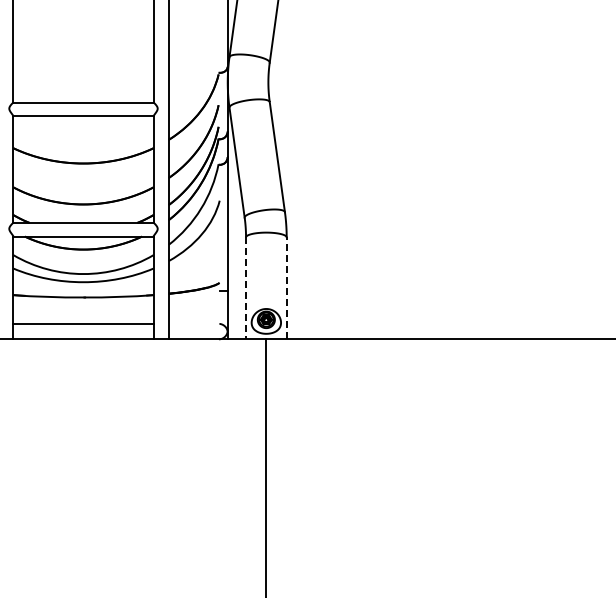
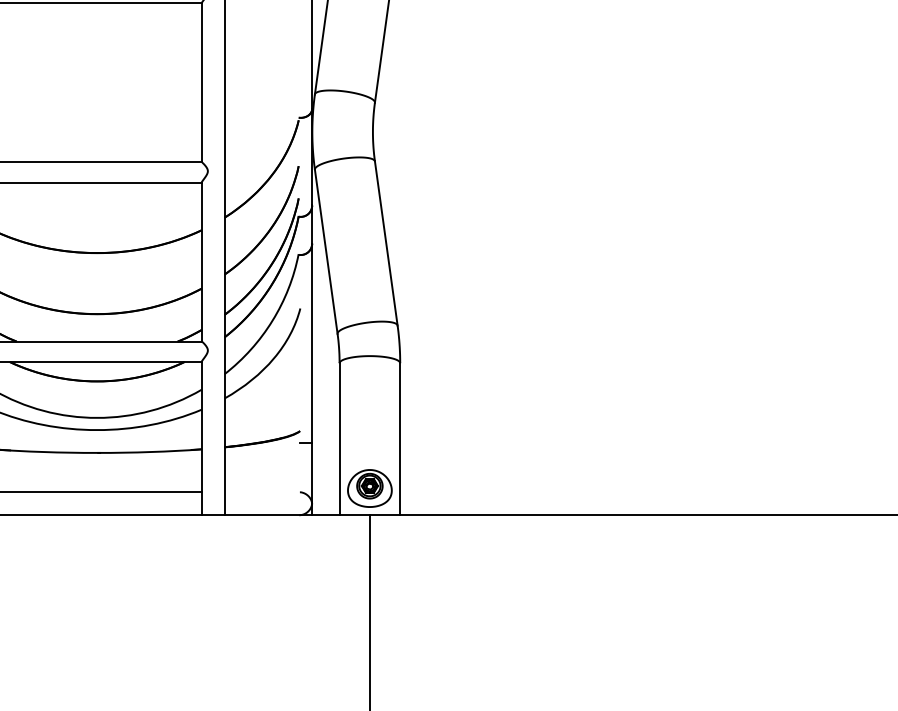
line: (246, 288) -> (340, 439), dashed -> solid
line: (286, 288) -> (399, 439), dashed -> solid

